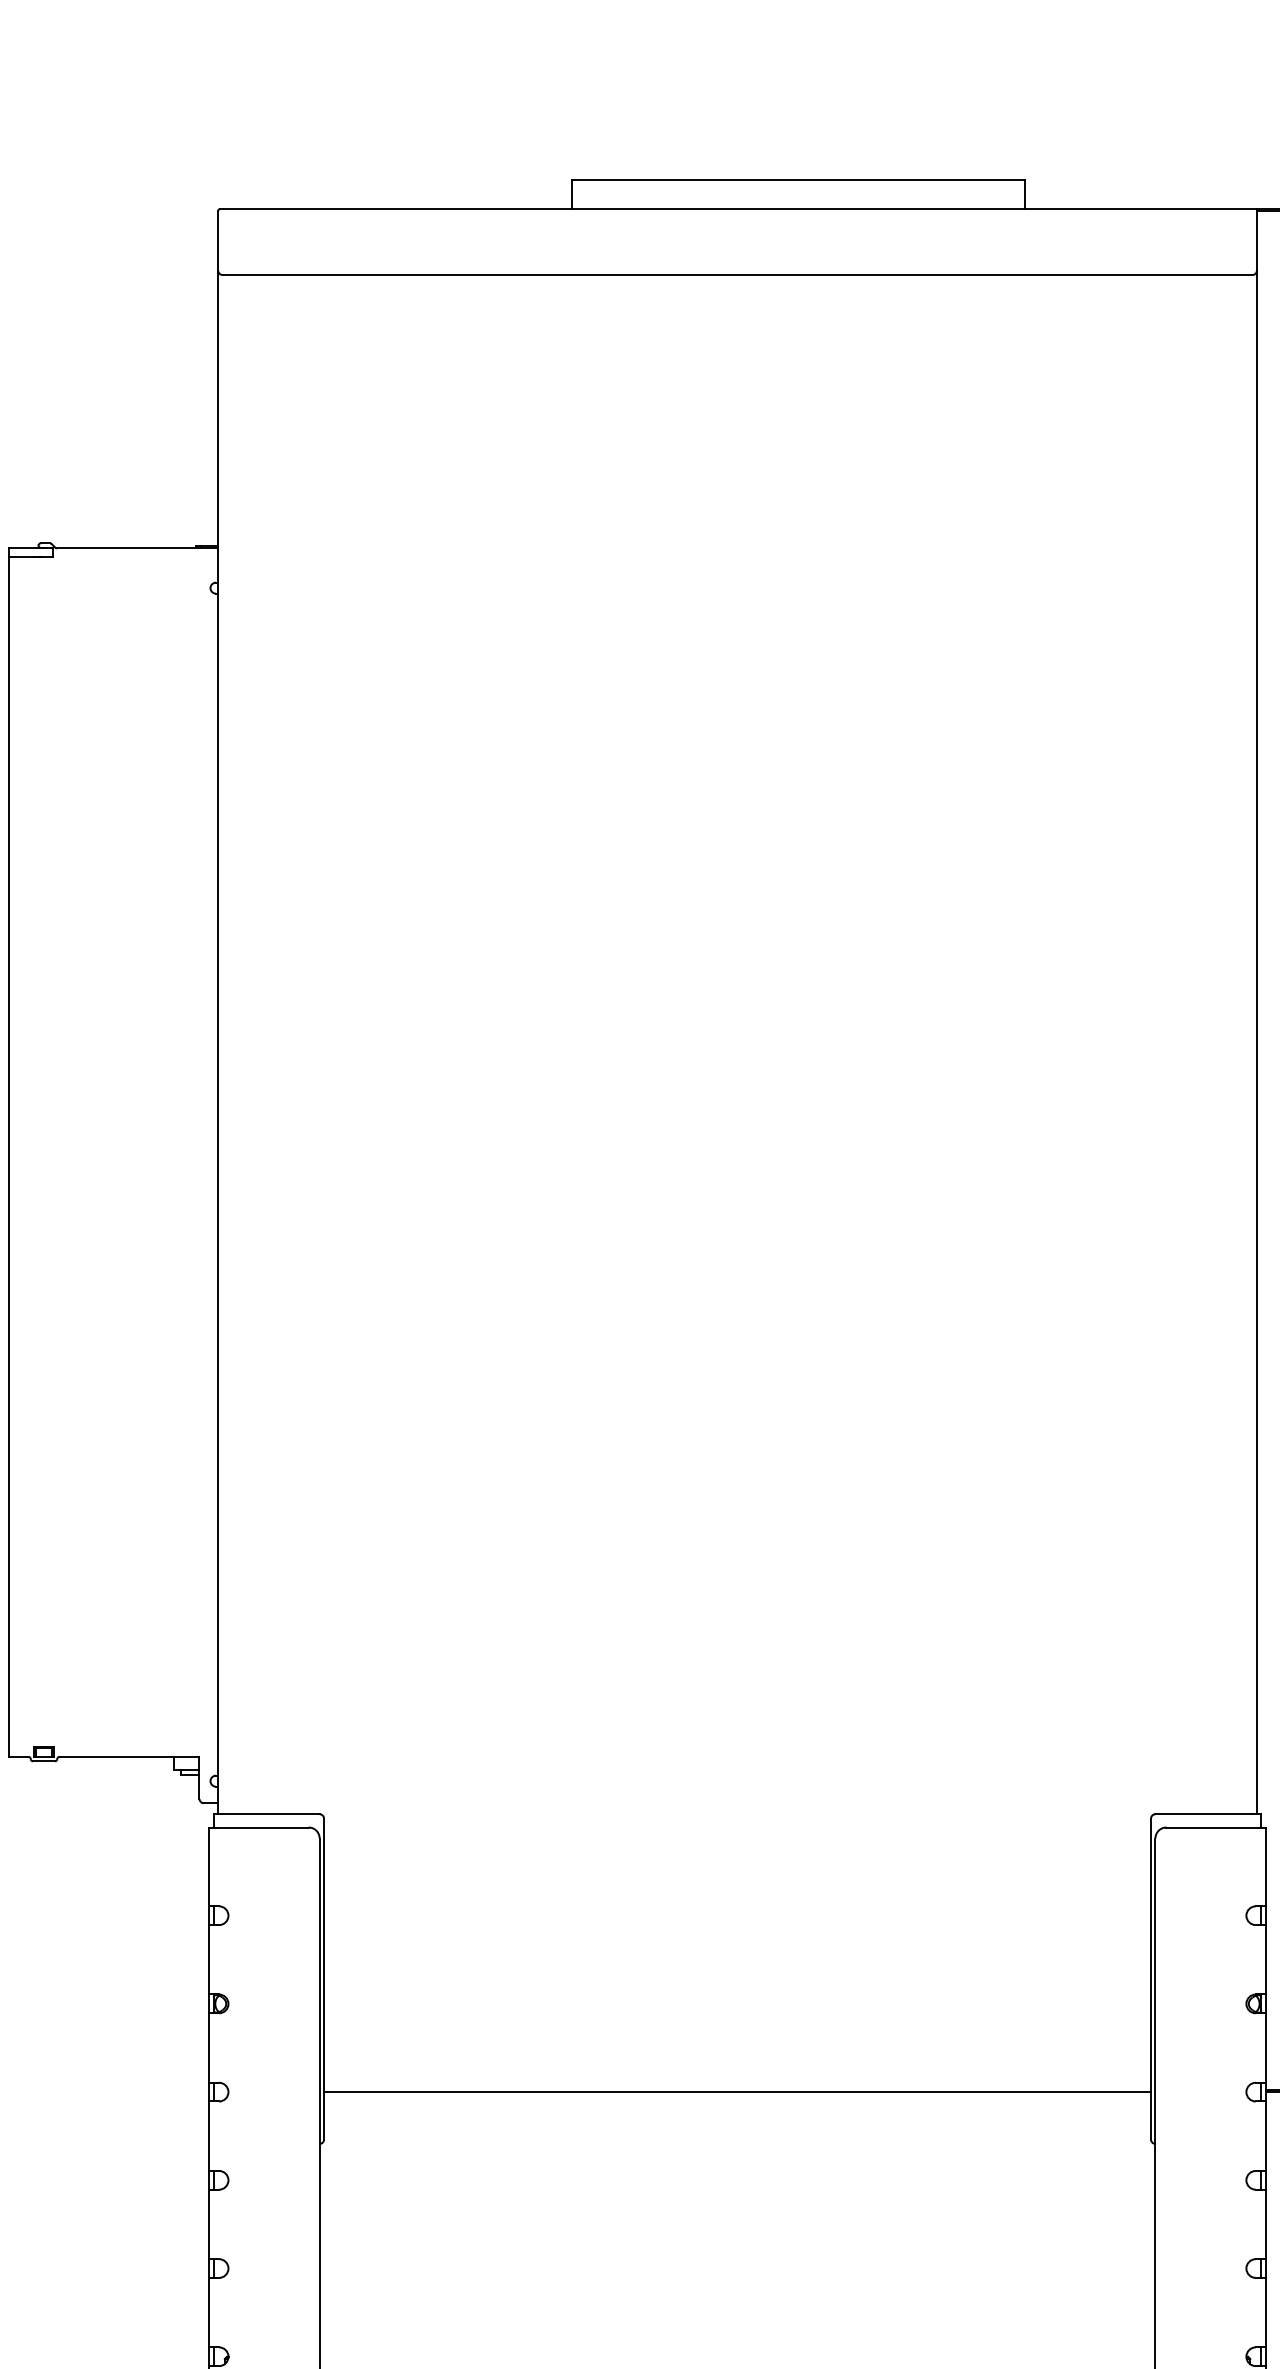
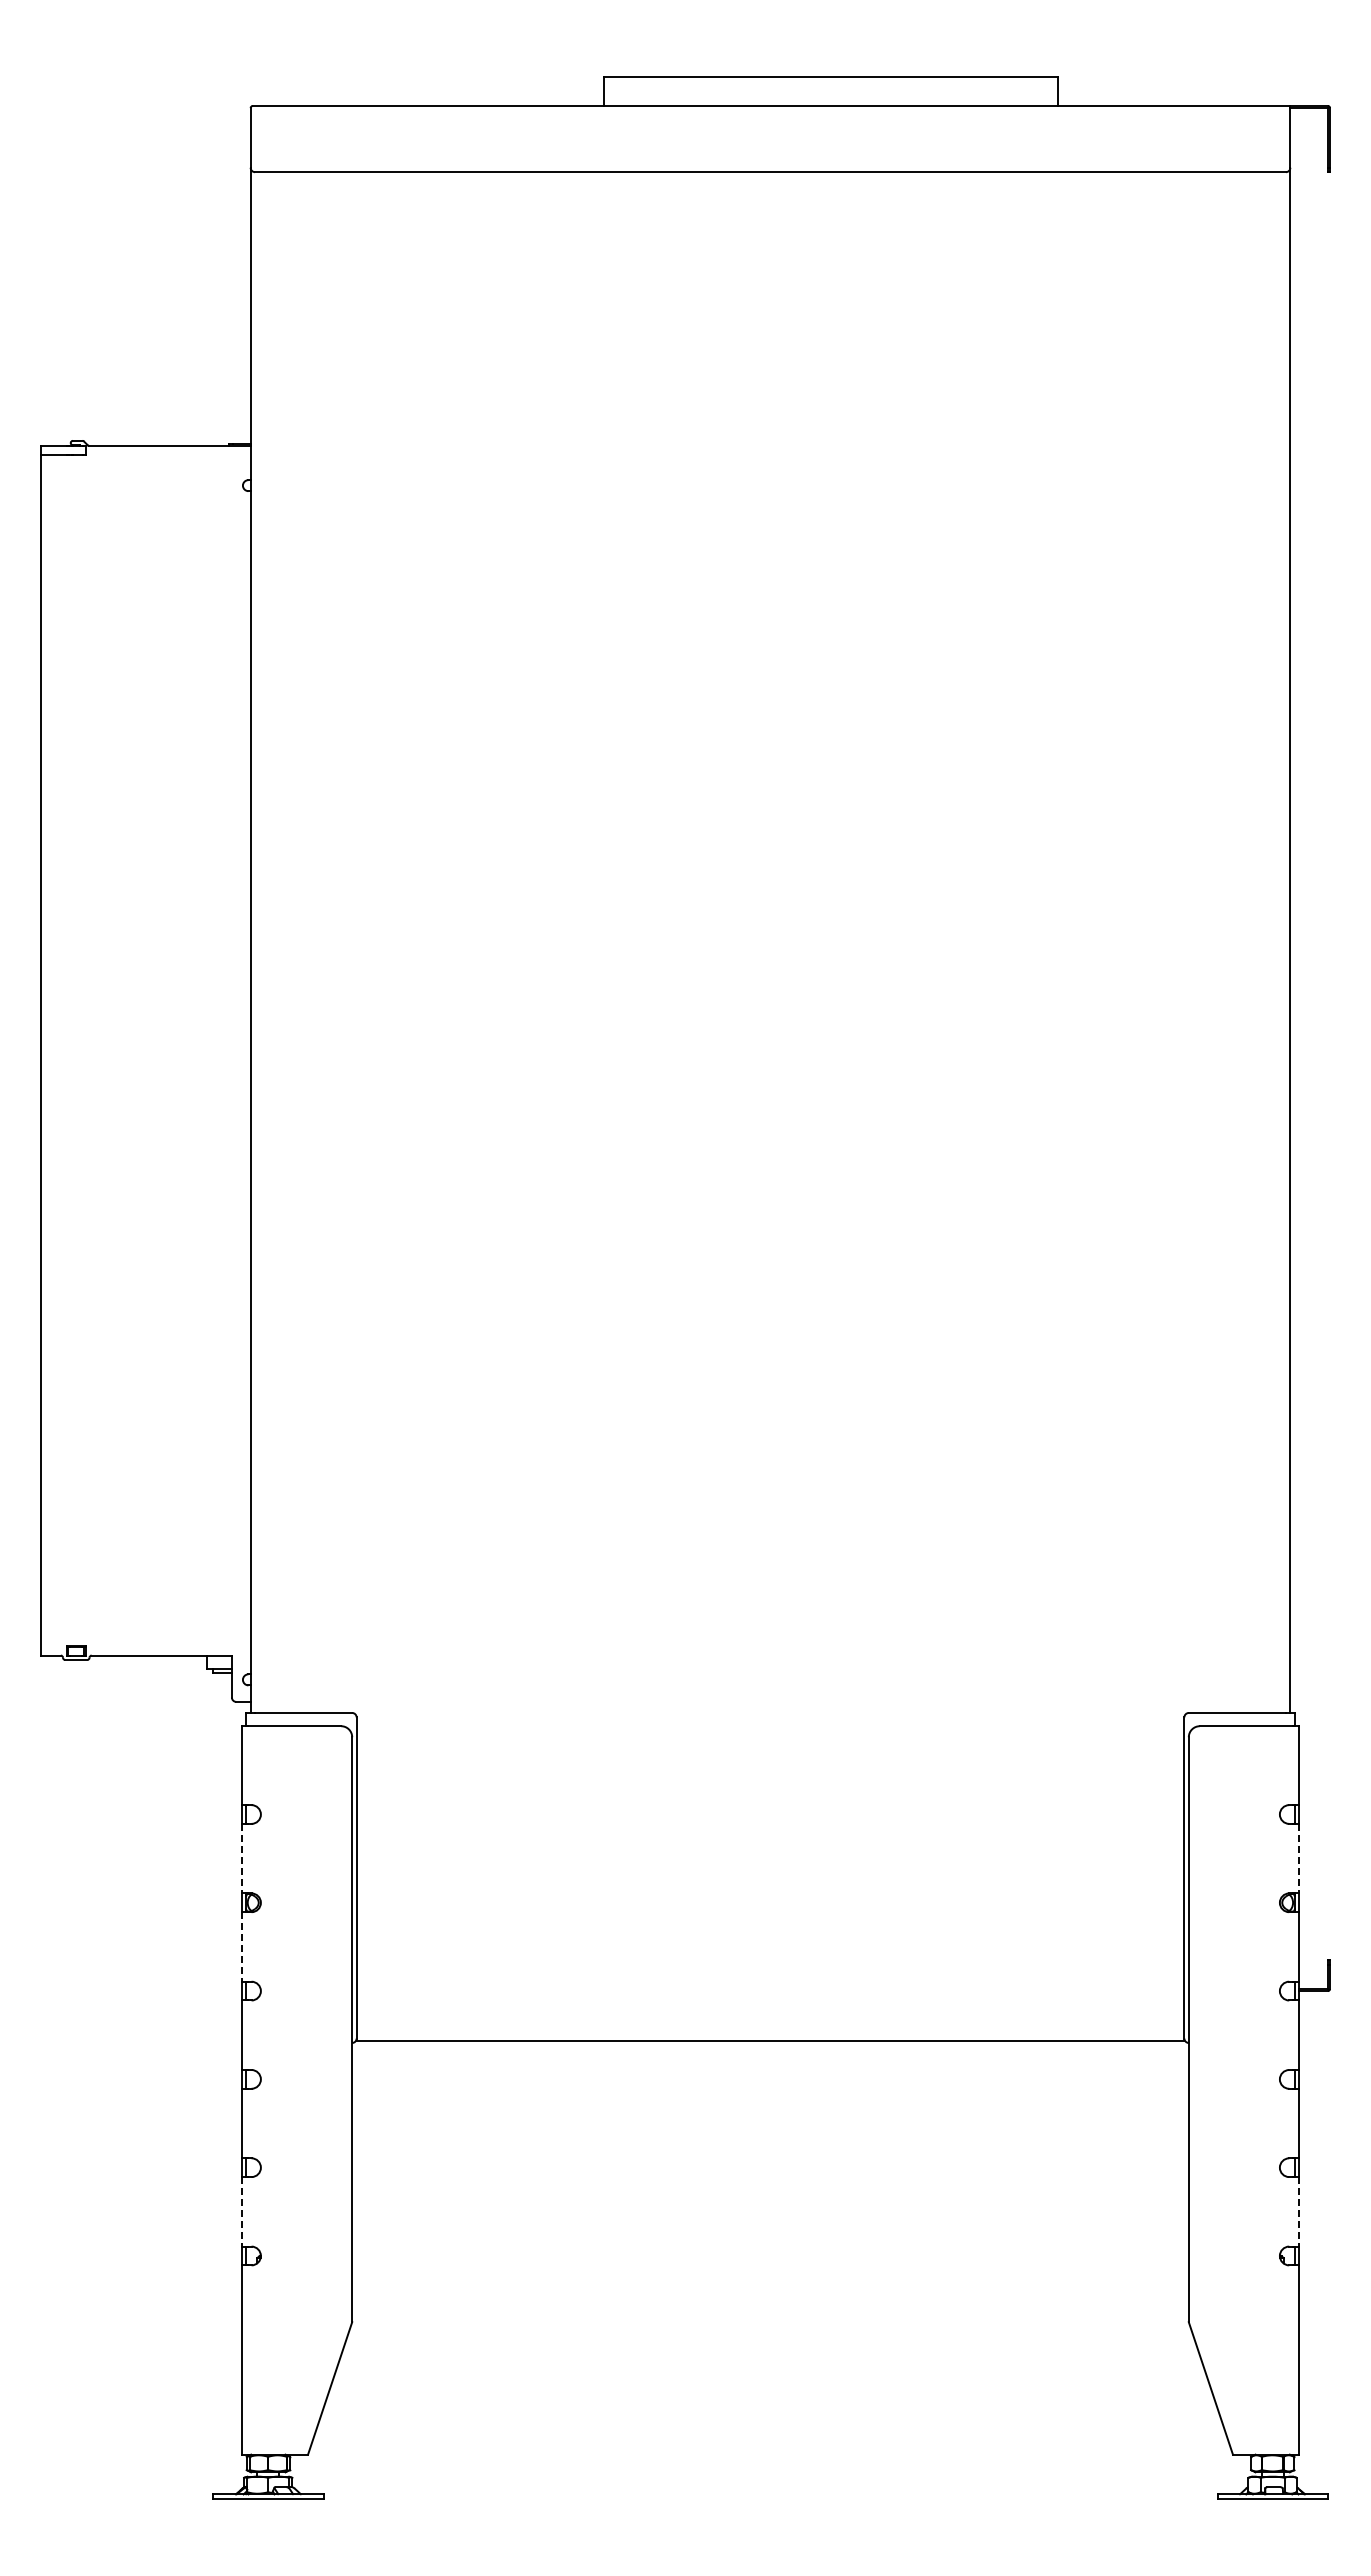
line: (209, 1959) -> (241, 1858), solid -> dashed
line: (1266, 1959) -> (1299, 1858), solid -> dashed
line: (209, 2047) -> (241, 1946), solid -> dashed
line: (737, 2092) -> (770, 2041), moved
line: (209, 2312) -> (241, 2211), solid -> dashed
line: (1266, 2312) -> (1299, 2211), solid -> dashed

